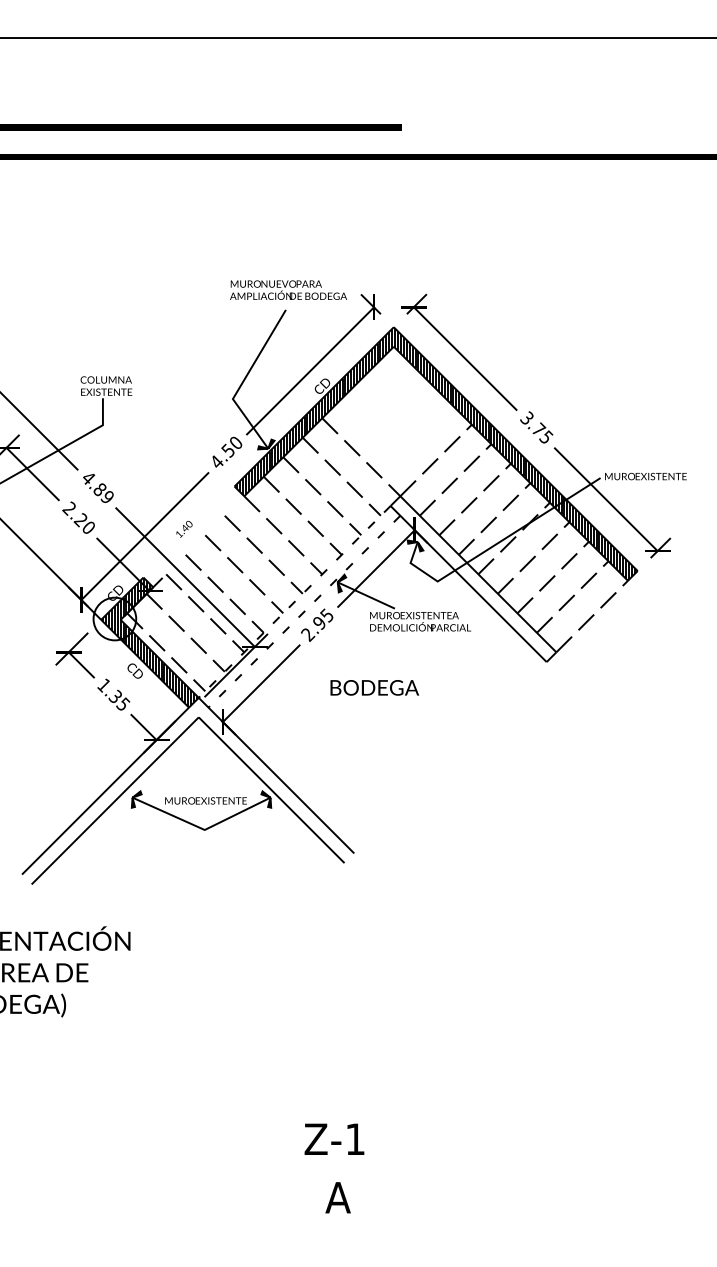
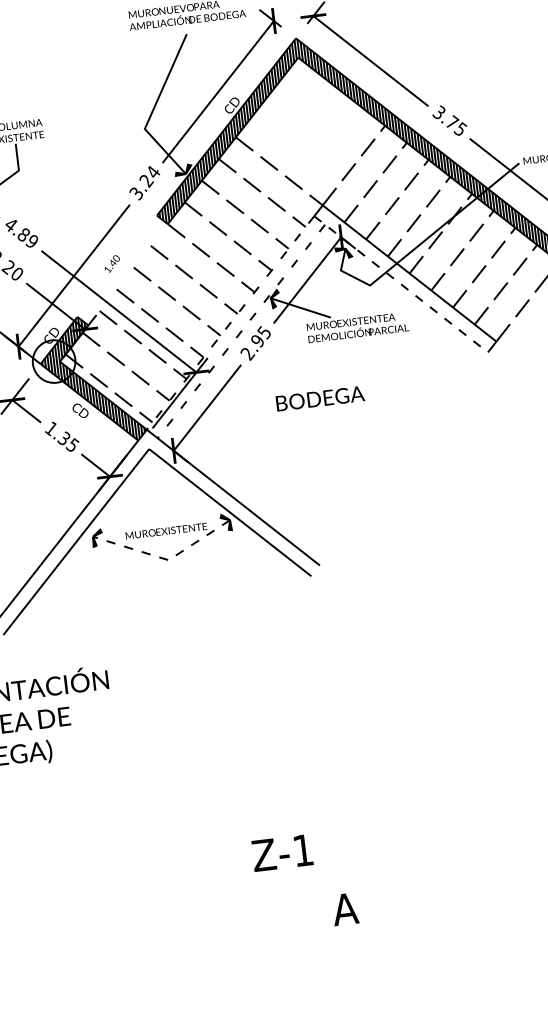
text: (226, 452) -> (144, 182), 4.50 -> 3.24
line: (469, 584) -> (402, 284), solid -> dashed
line: (202, 828) -> (166, 558), solid -> dashed
text: (334, 1138) -> (282, 852), moved

